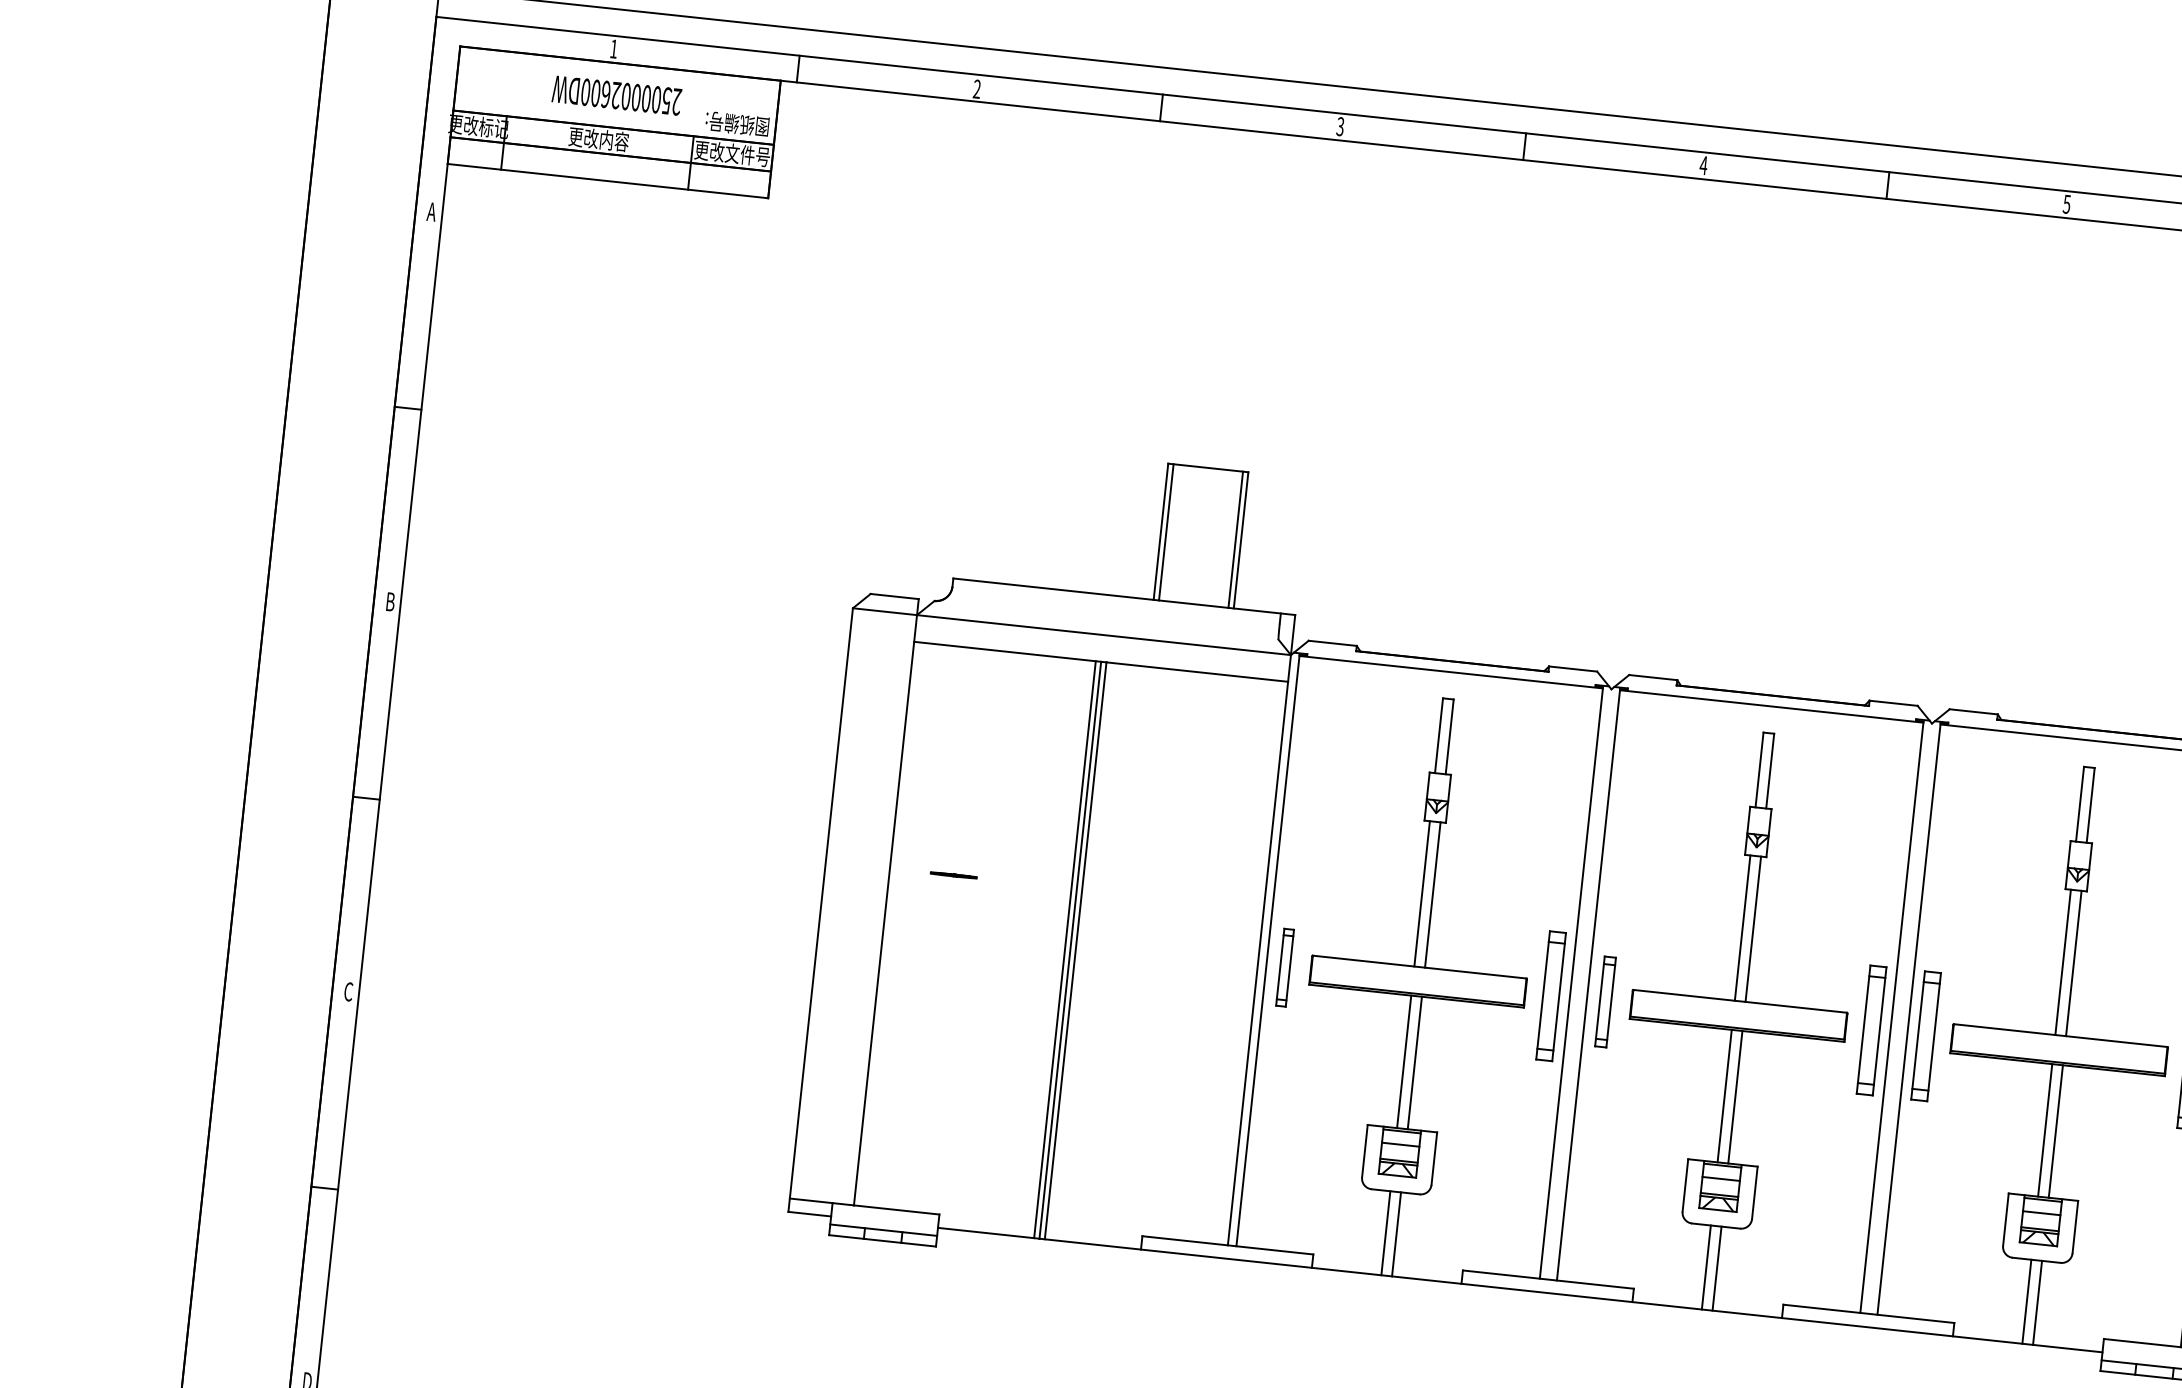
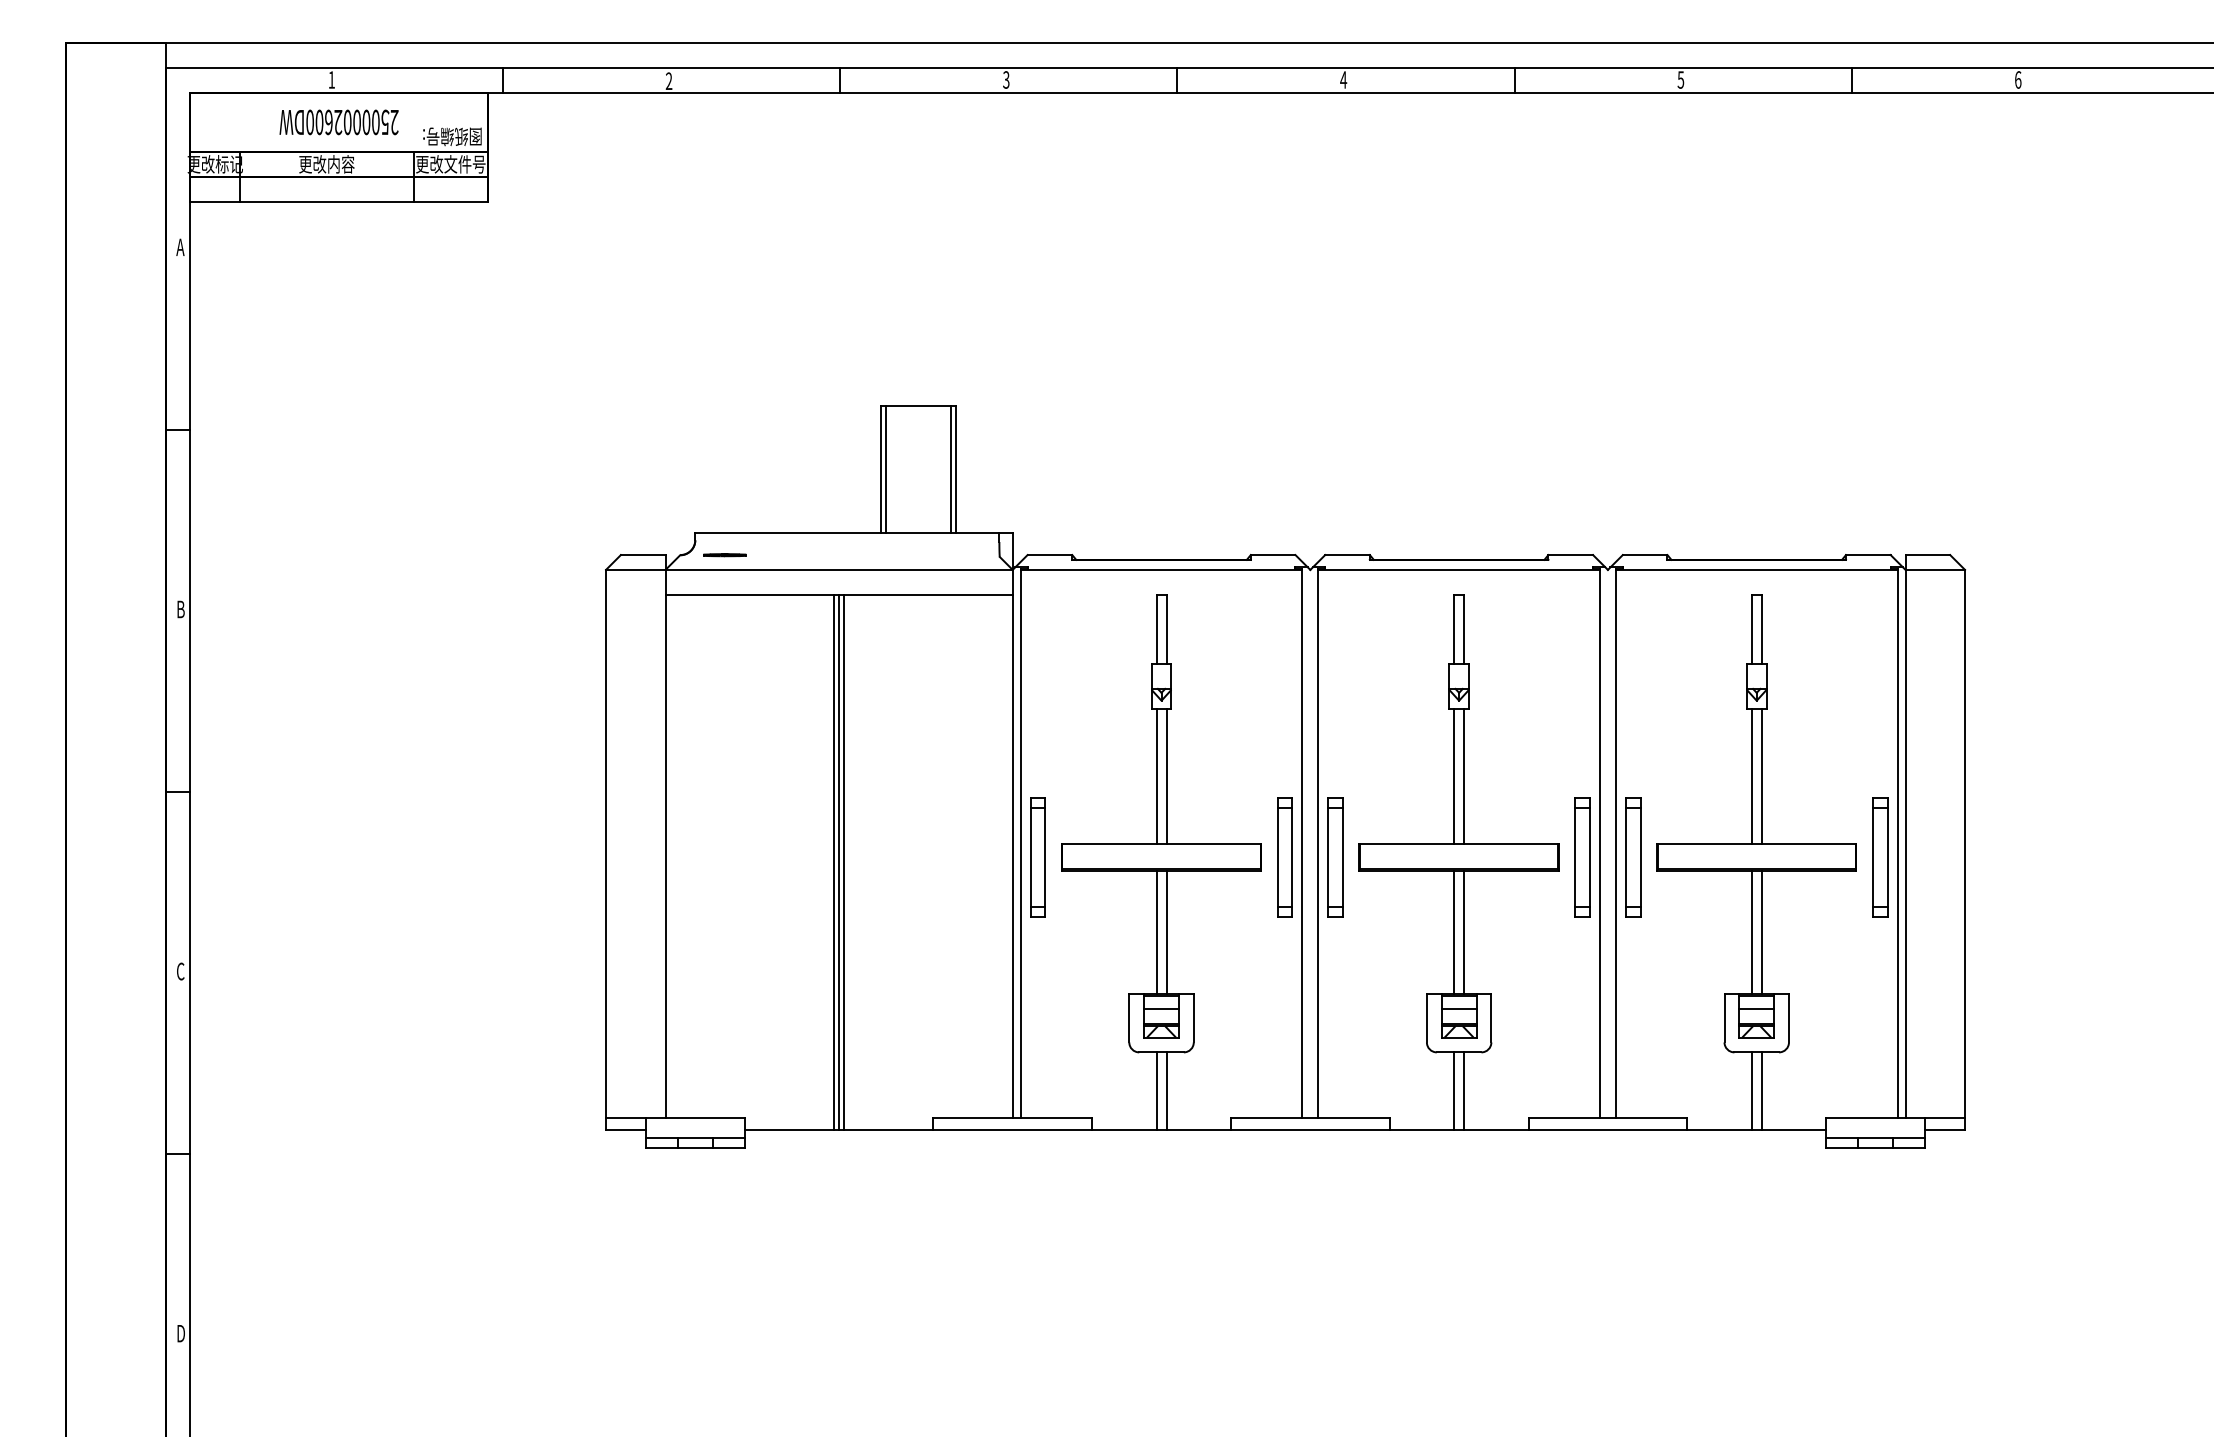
line: (953, 875) -> (724, 555), moved
part: (1284, 967) -> (1037, 857), size x1.67
part: (1605, 1001) -> (1335, 857), size x1.43

